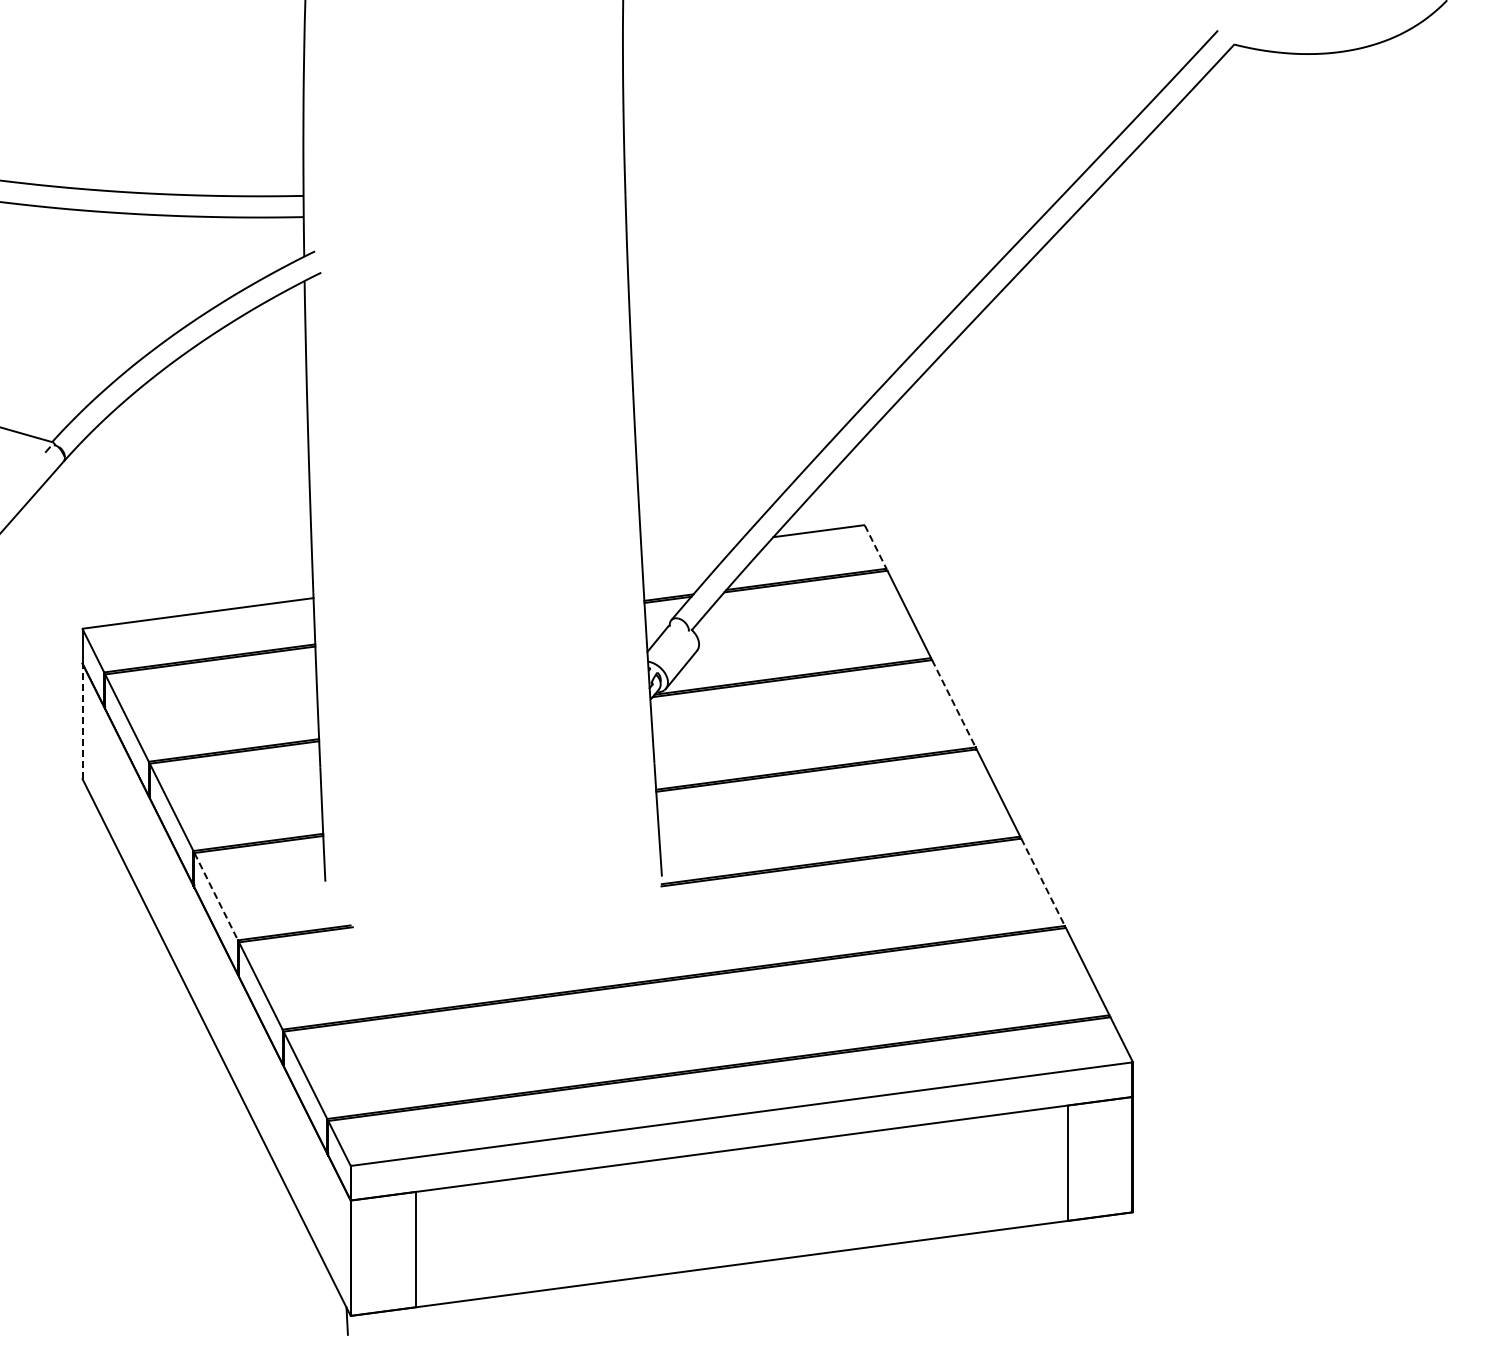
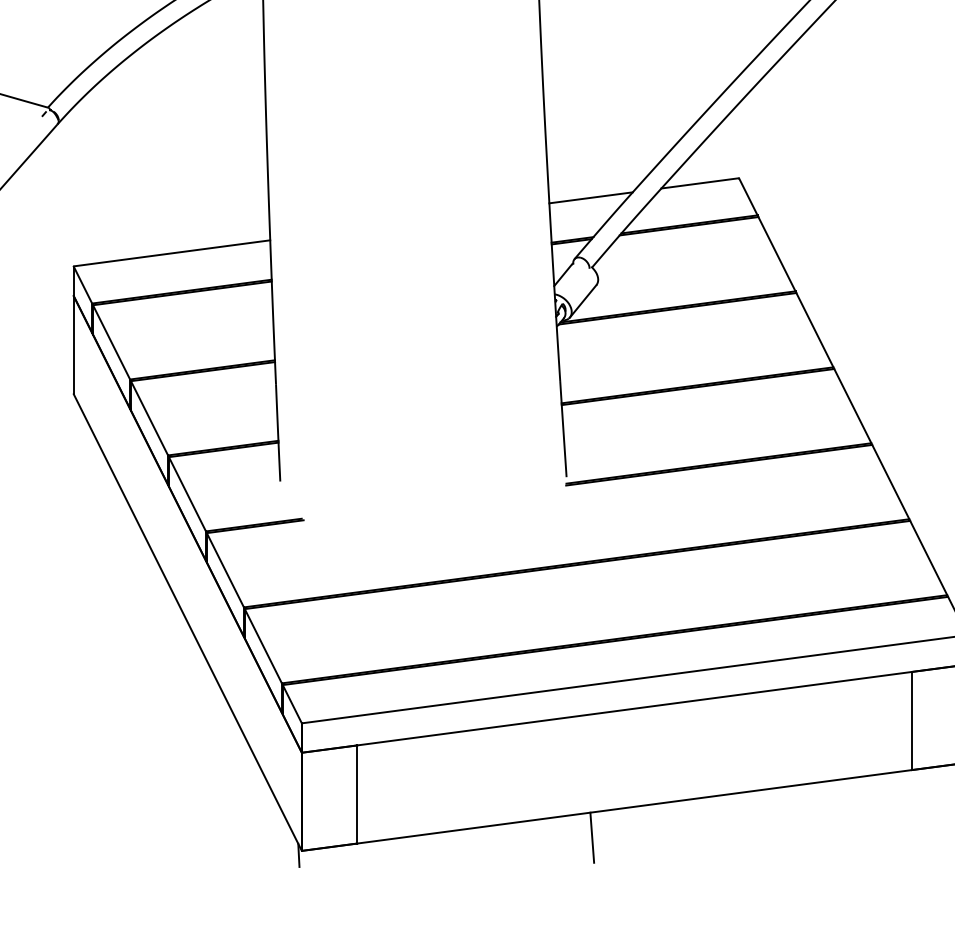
line: (690, 547) -> (590, 197), added
line: (875, 547) -> (748, 197), dashed -> solid
line: (953, 703) -> (814, 329), dashed -> solid
line: (82, 721) -> (73, 345), dashed -> solid
line: (1043, 882) -> (891, 482), dashed -> solid
line: (216, 896) -> (187, 494), dashed -> solid
line: (691, 1300) -> (591, 837), added

